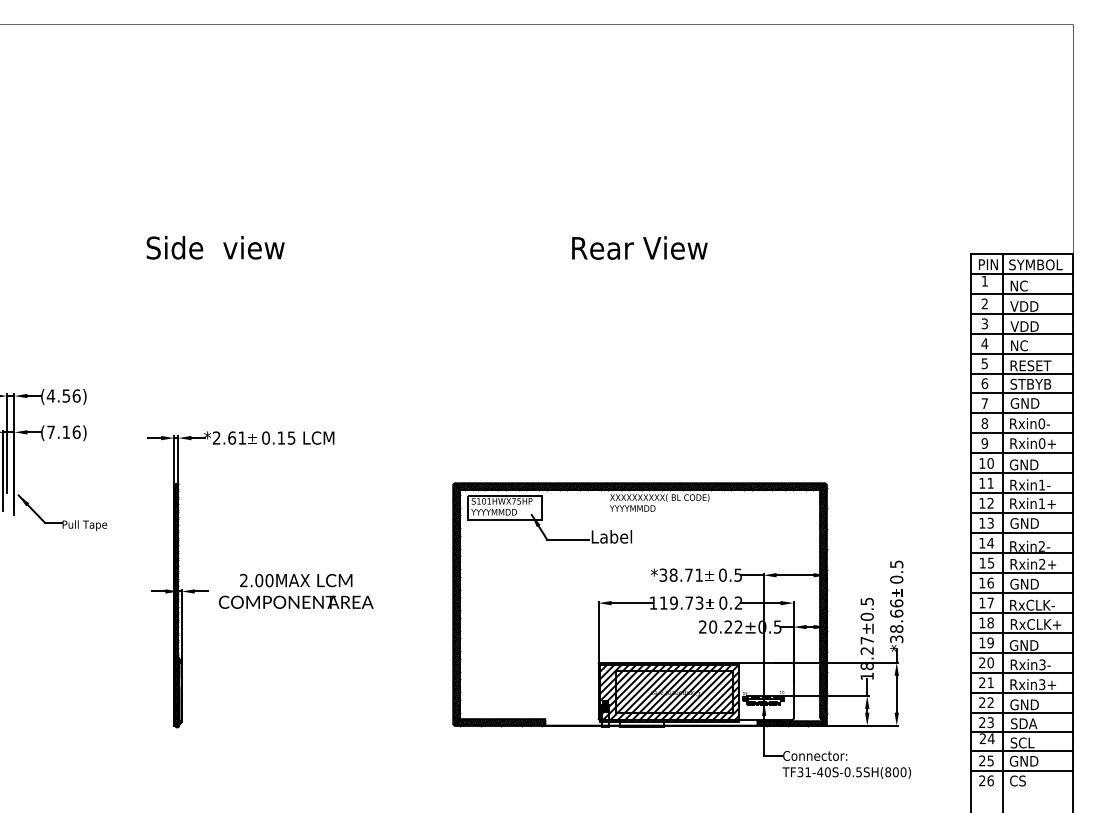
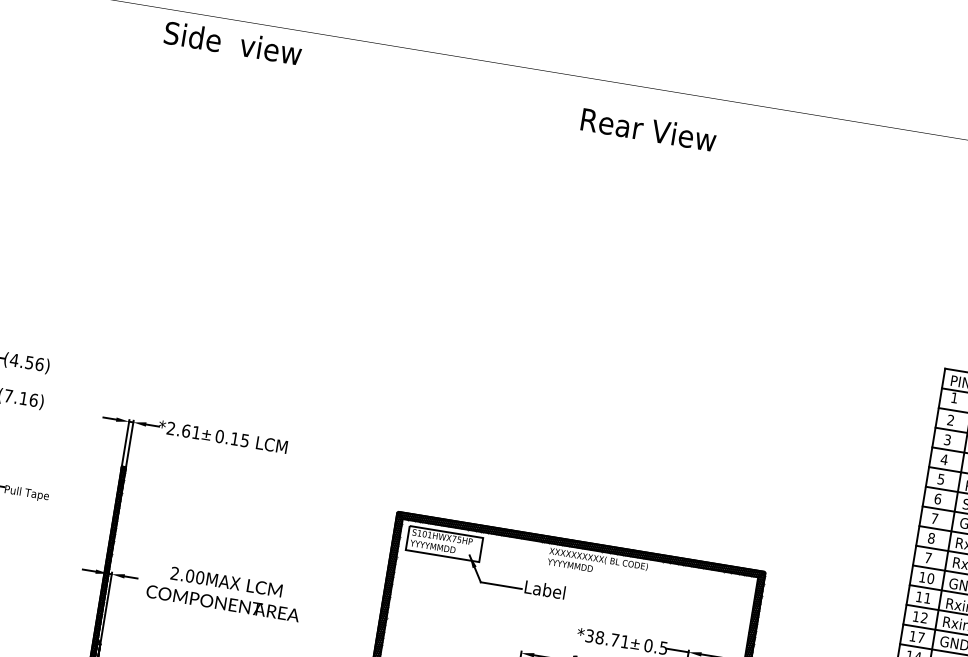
text: (215, 247) -> (233, 42), moved
text: (639, 247) -> (648, 129), moved
text: (984, 443) -> (927, 557), 9 -> 7
text: (990, 522) -> (921, 636), 13 -> 17

